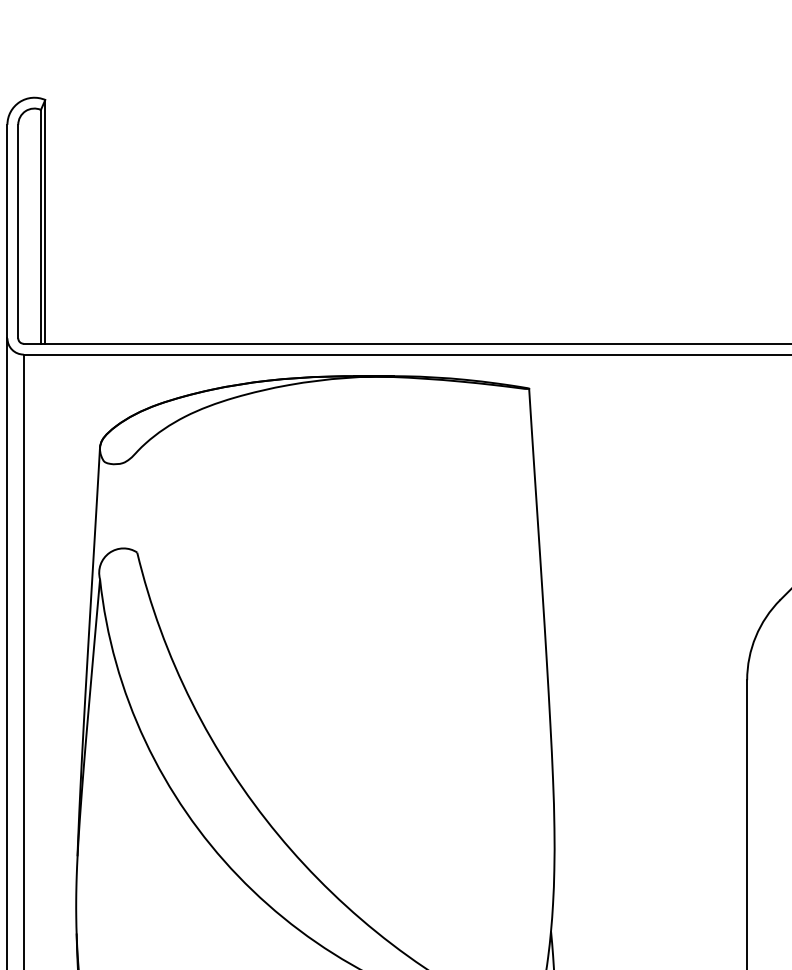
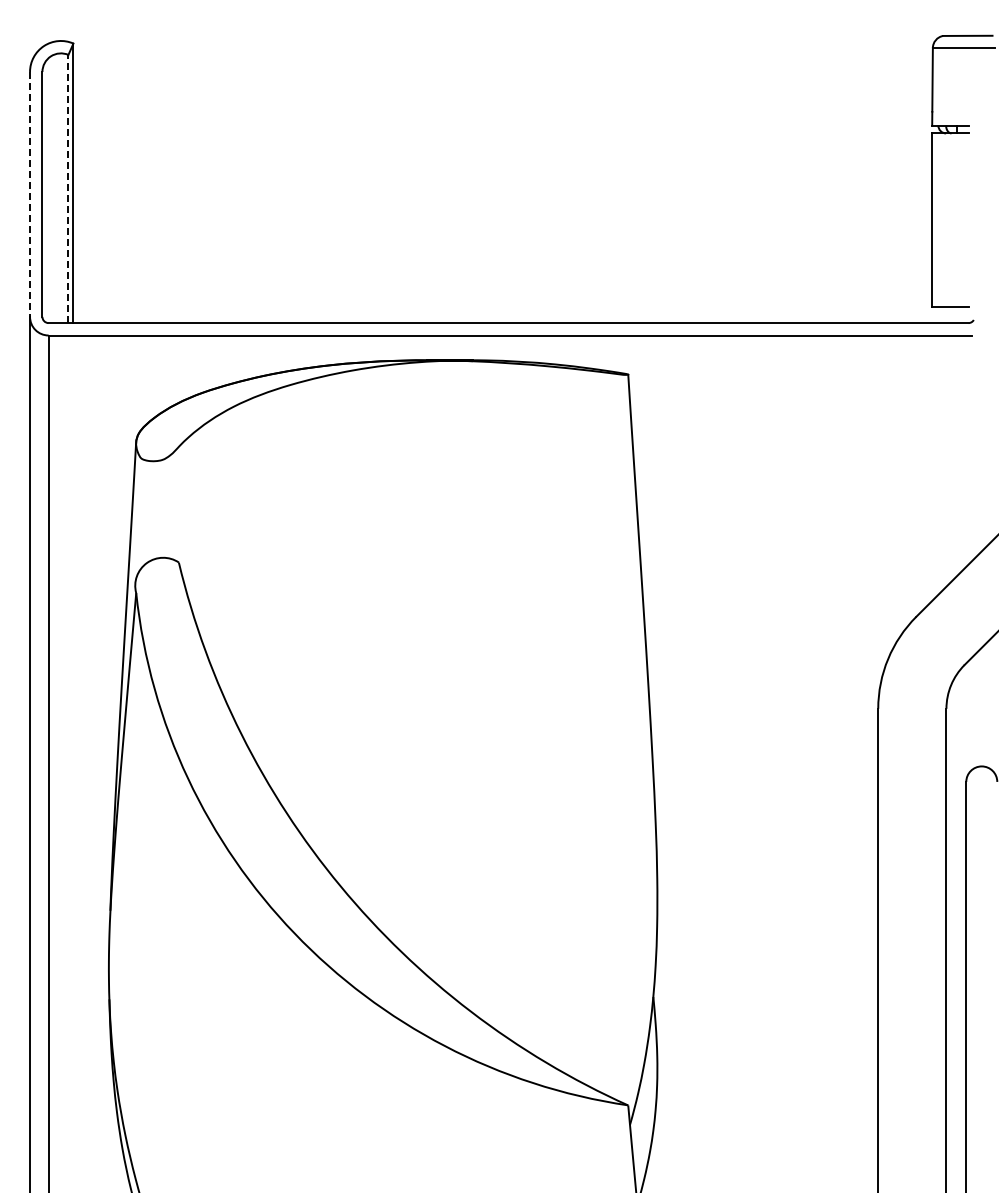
line: (40, 226) -> (68, 188), solid -> dashed
line: (7, 231) -> (30, 194), solid -> dashed

